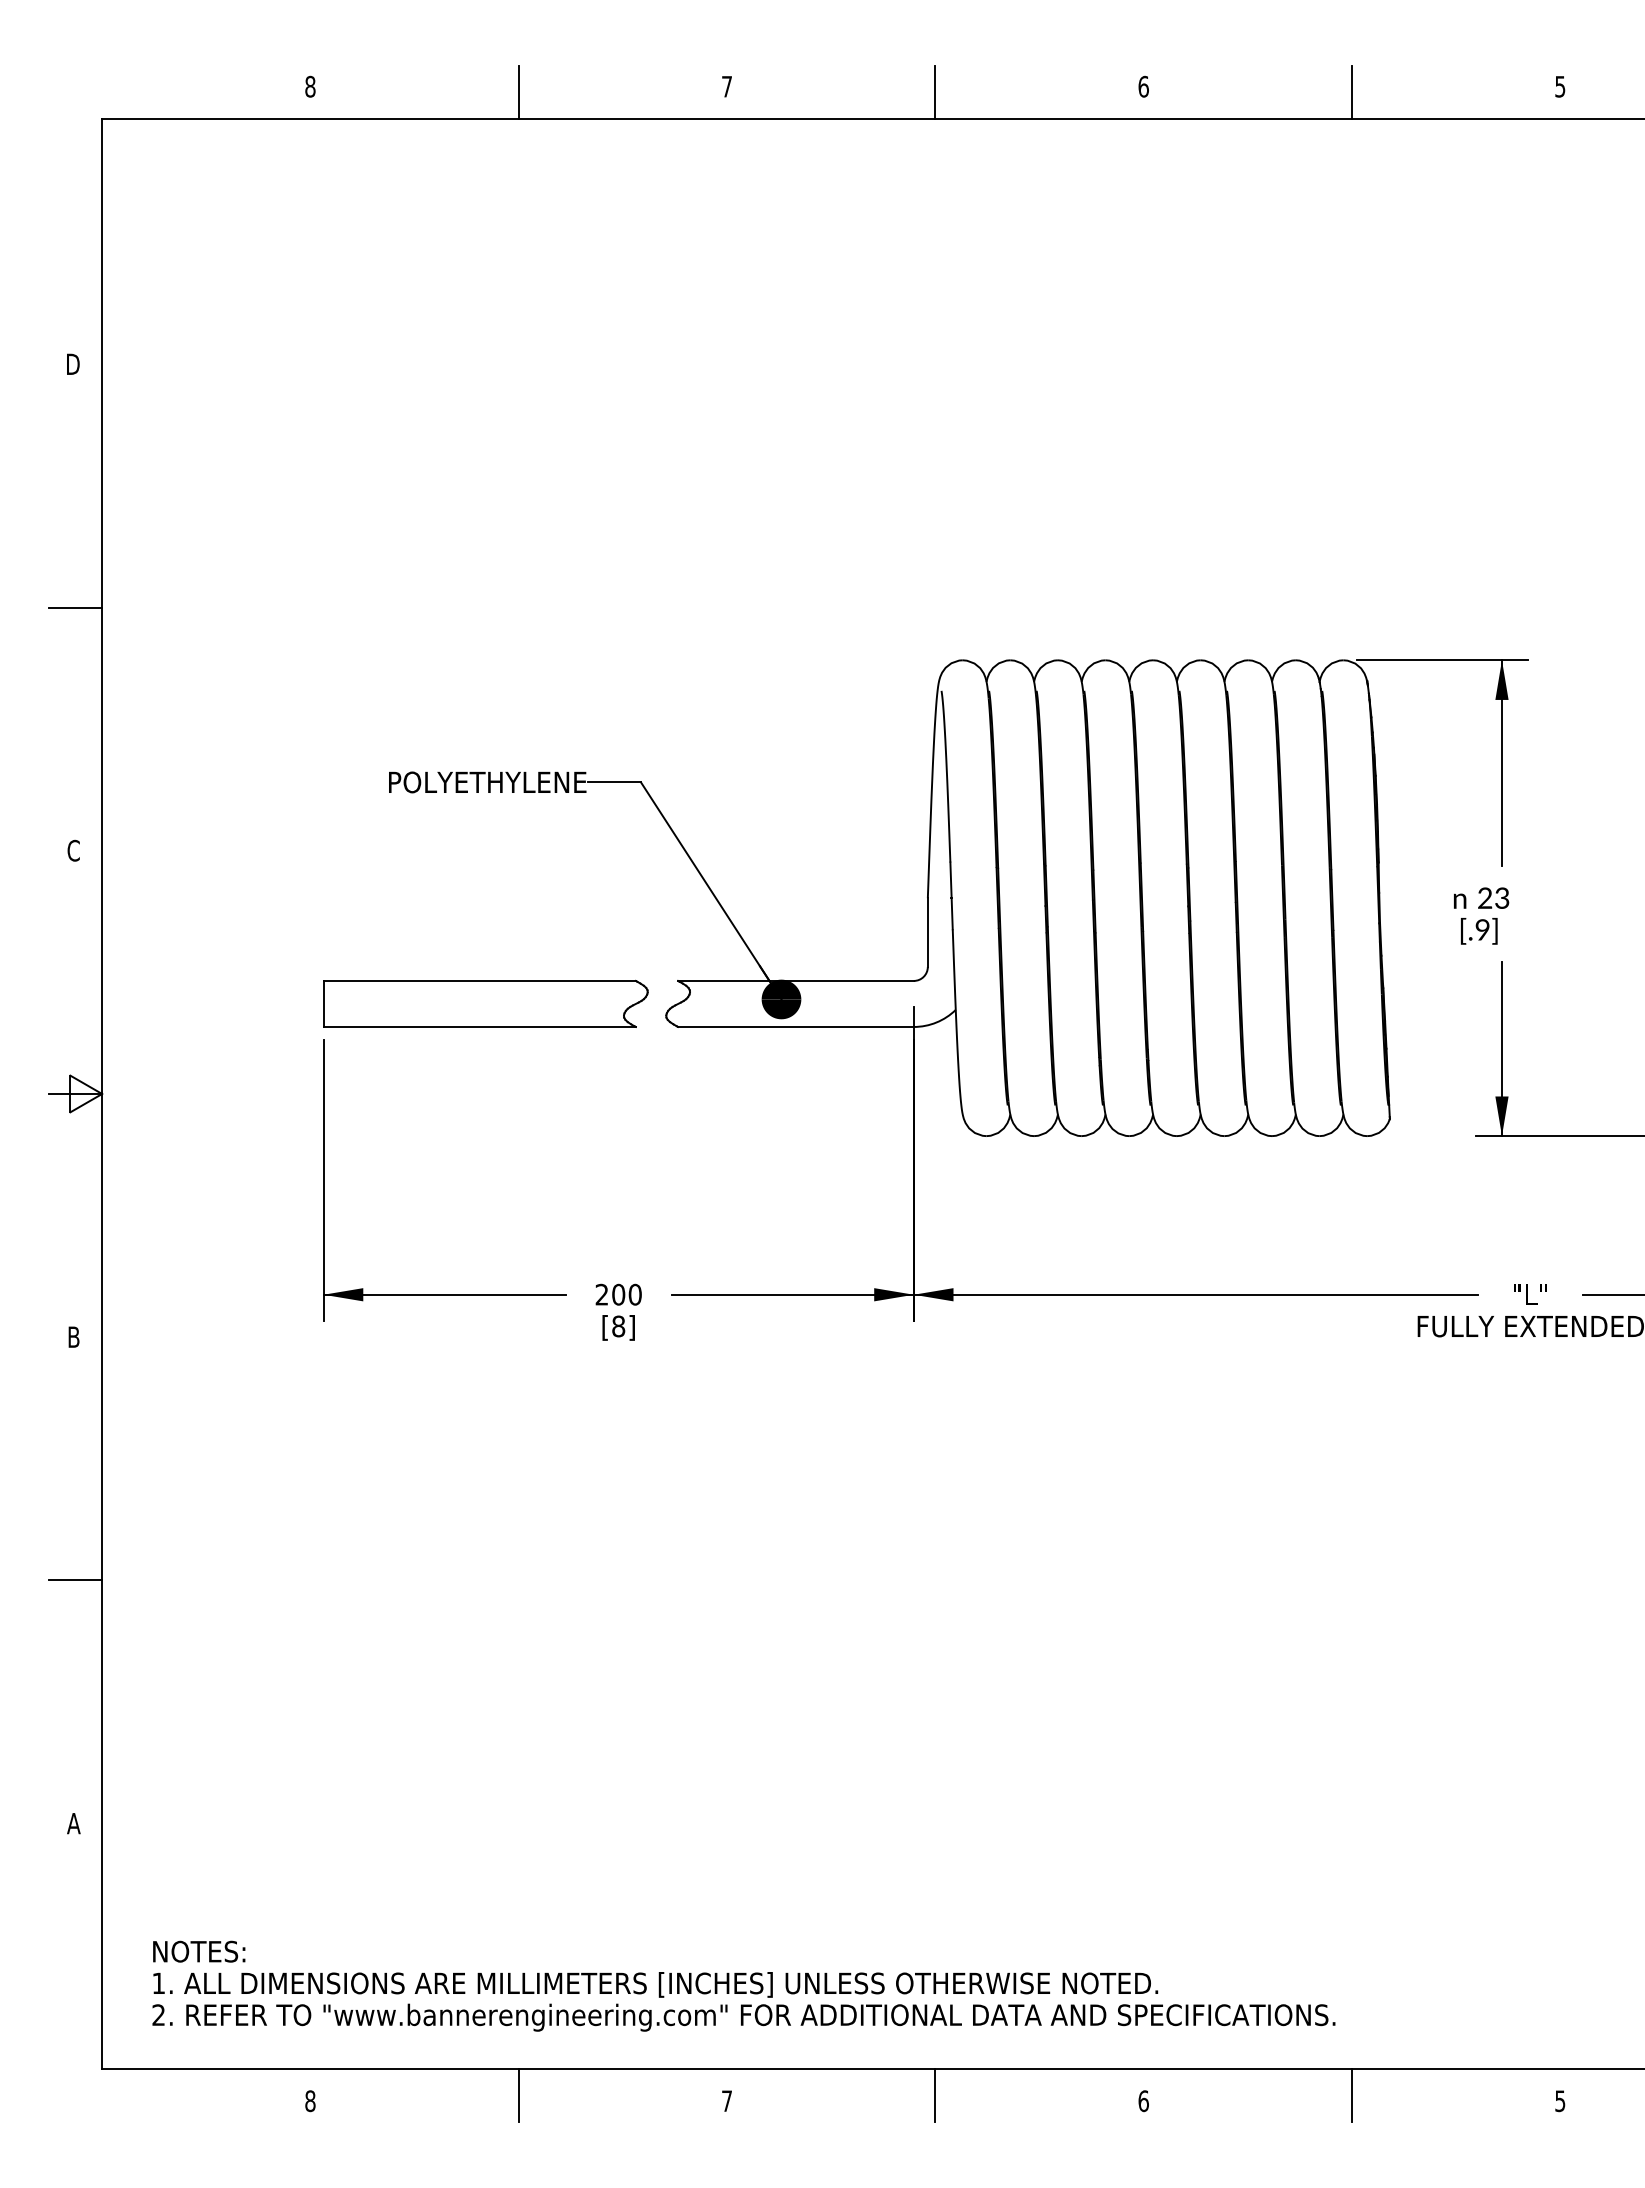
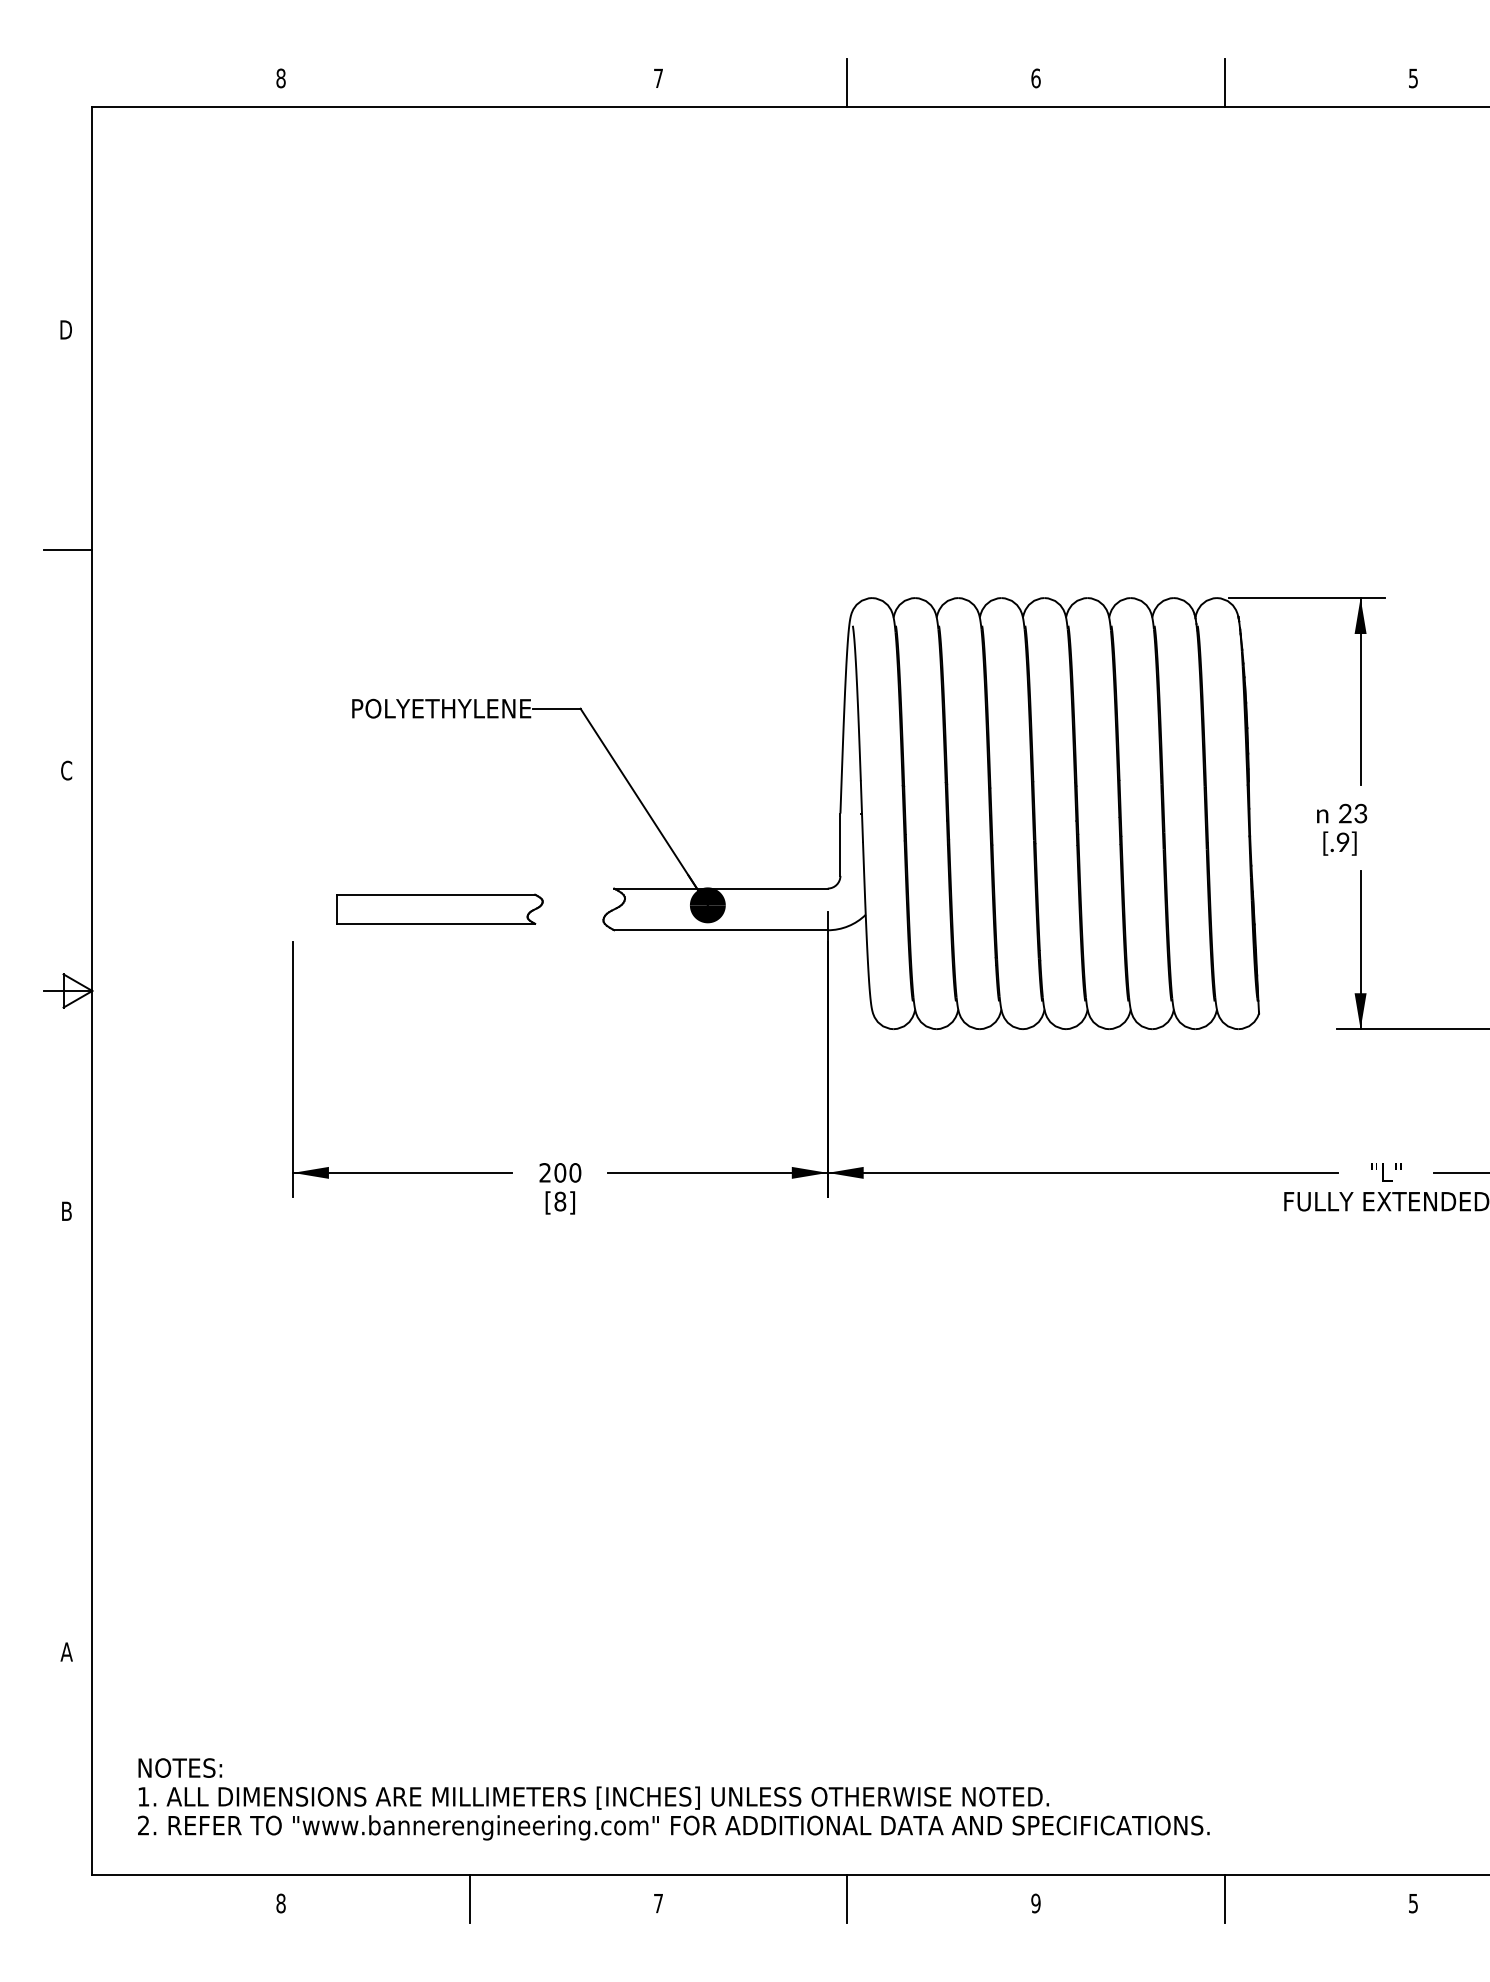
line: (518, 91) -> (469, 82), removed
part: (485, 1003) -> (439, 909), size x0.7
line: (75, 1580) -> (68, 1431), removed
text: (1143, 2101) -> (1035, 1903), 6 -> 9

